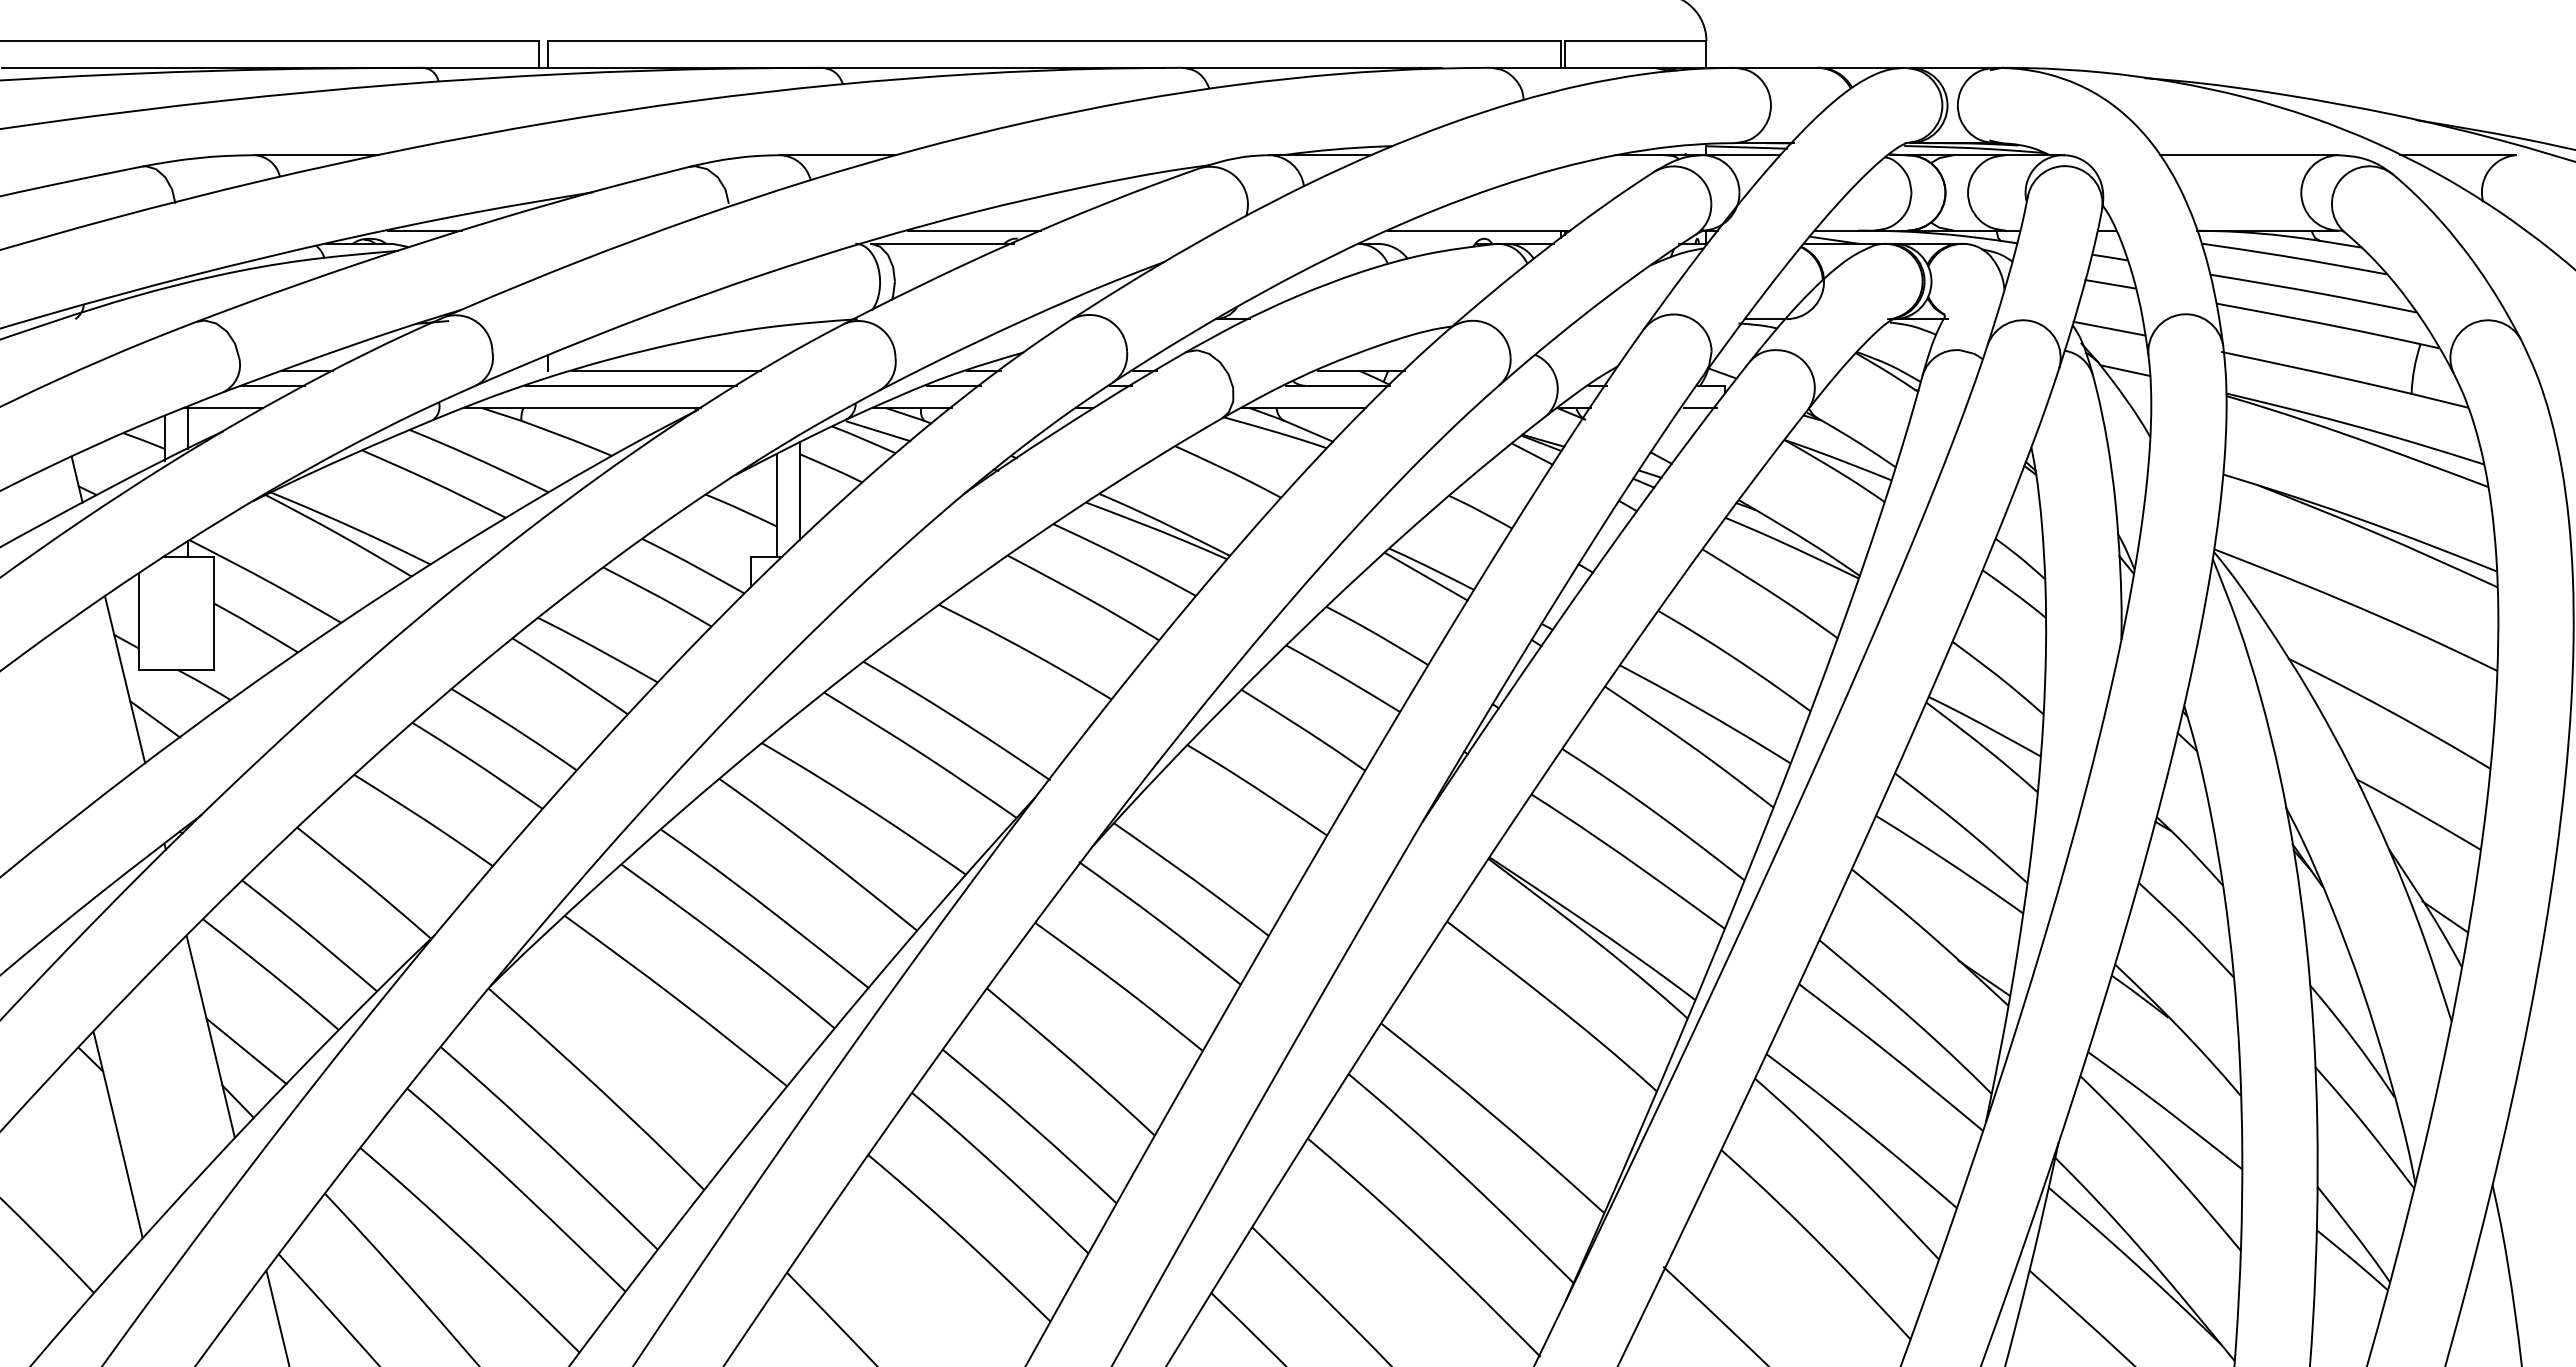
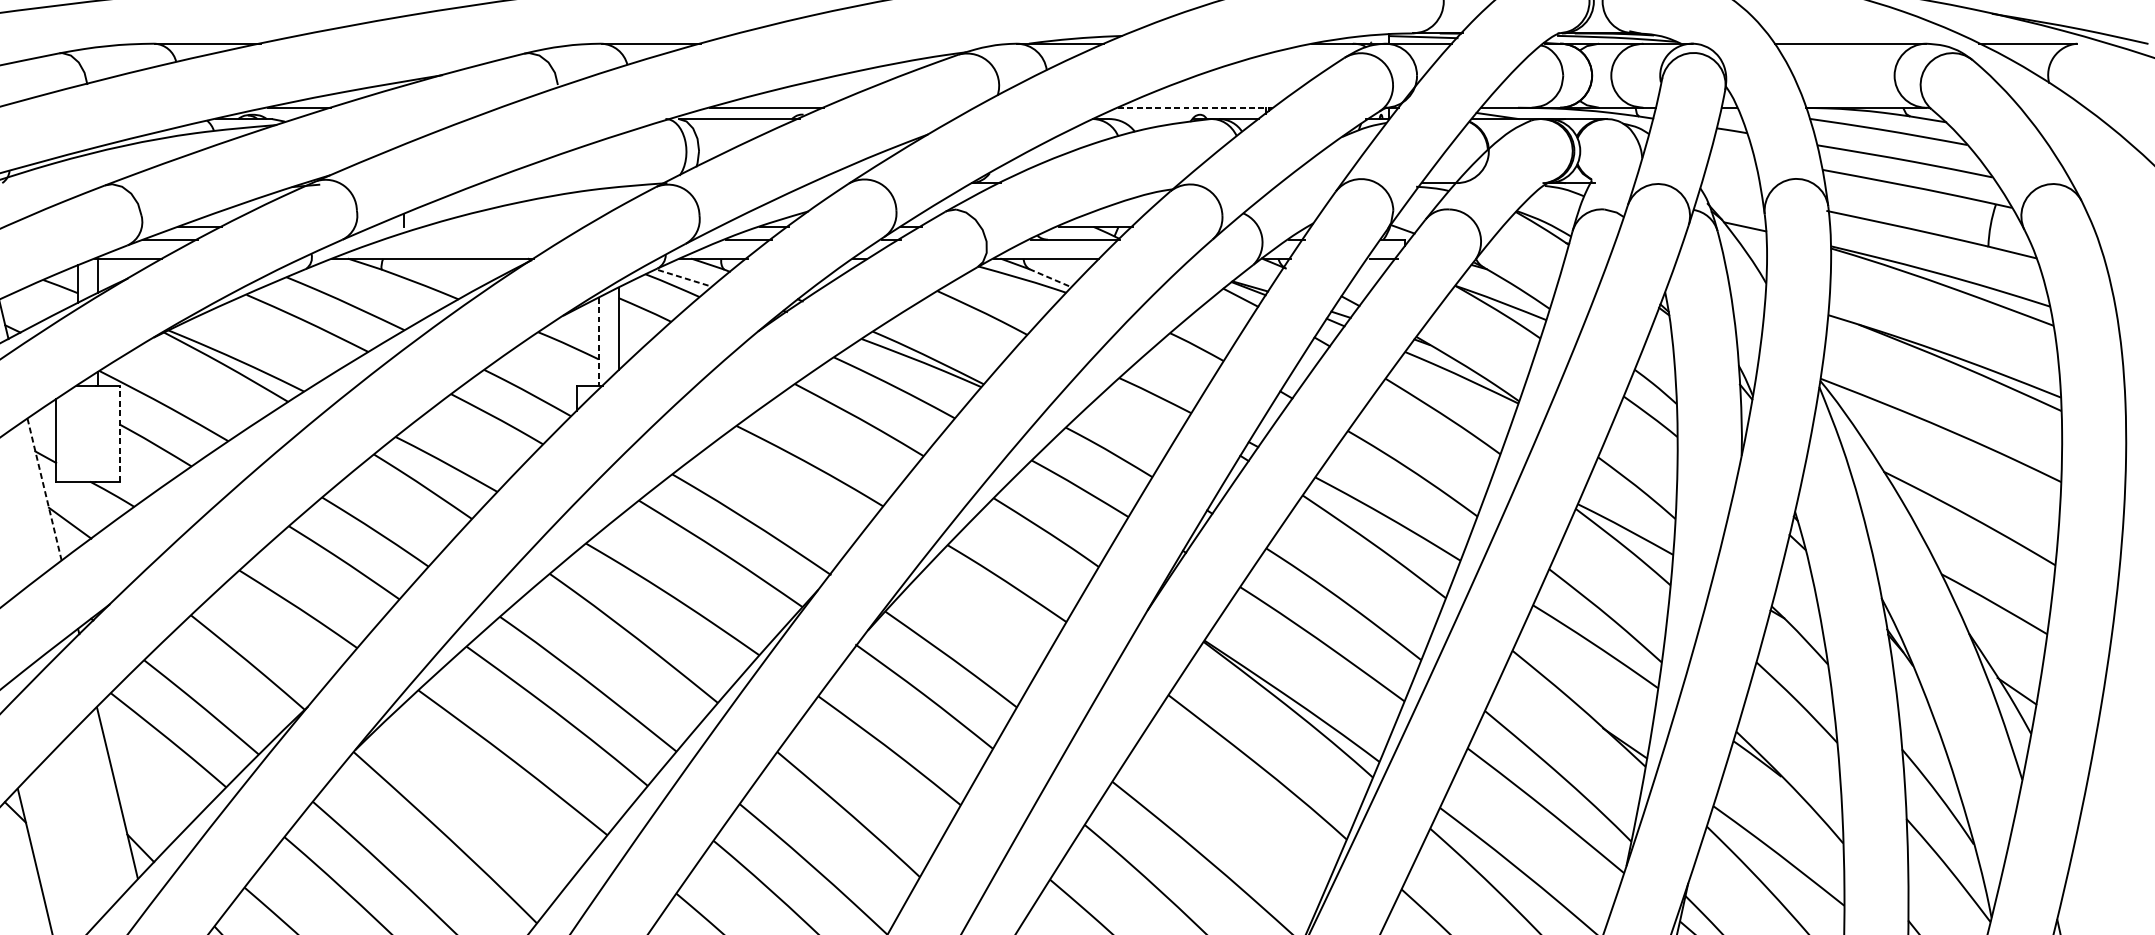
line: (1479, 230) -> (1196, 107), solid -> dashed
line: (2110, 284) -> (1732, 153), removed
line: (2109, 328) -> (1731, 191), removed
line: (666, 370) -> (504, 226), removed
line: (630, 385) -> (474, 239), removed
line: (879, 431) -> (685, 278), solid -> dashed
line: (1308, 431) -> (1050, 278), solid -> dashed
line: (776, 505) -> (598, 341), solid -> dashed
line: (1425, 576) -> (1150, 401), removed
line: (214, 613) -> (120, 433), solid -> dashed
line: (124, 679) -> (44, 489), solid -> dashed
line: (246, 1051) -> (147, 805), removed

